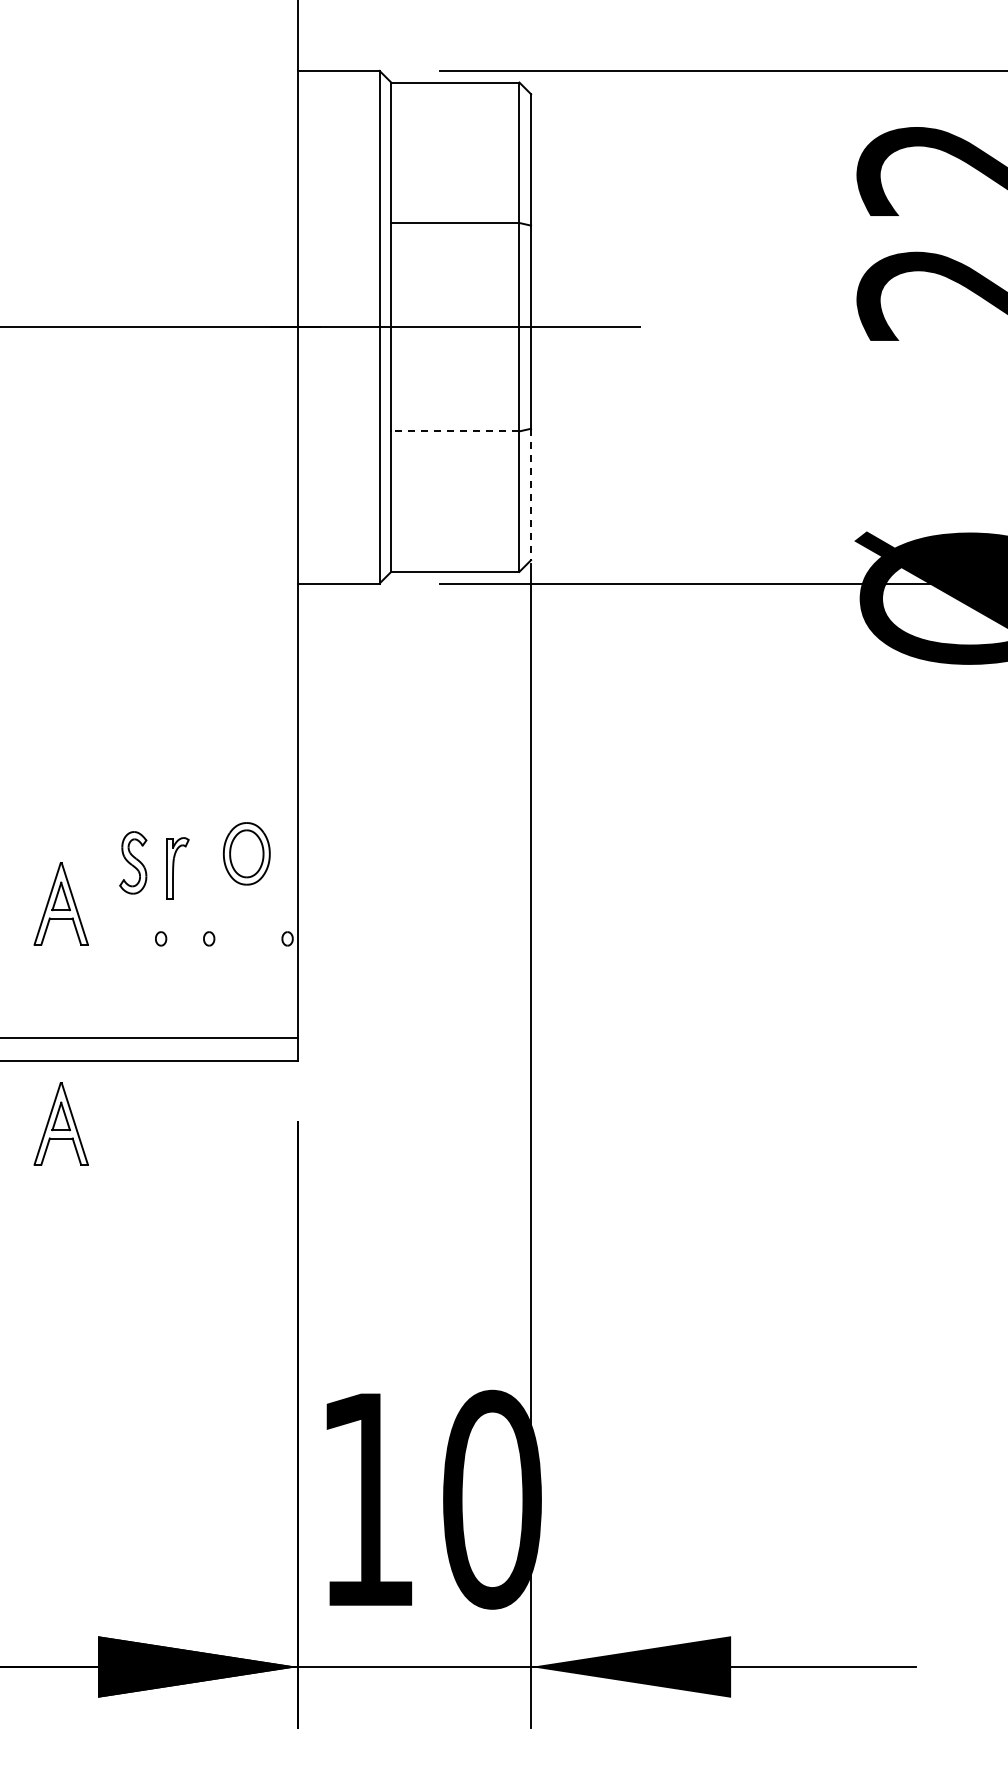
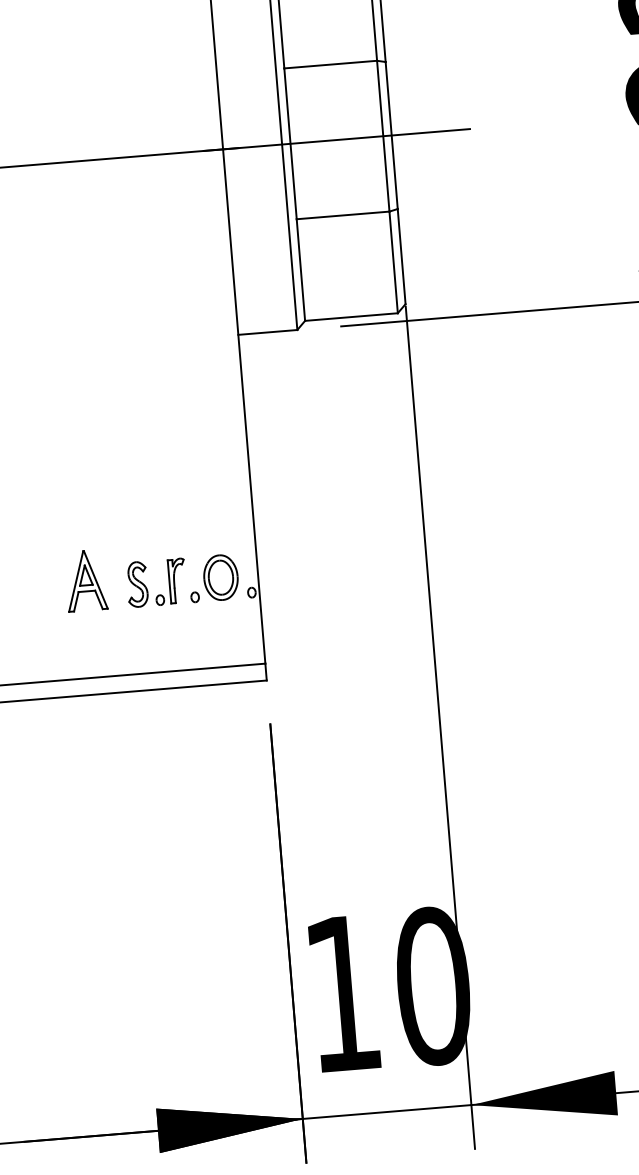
line: (454, 431) -> (342, 215), dashed -> solid
line: (531, 494) -> (401, 256), dashed -> solid
part: (246, 853) -> (220, 577), moved
part: (133, 862) -> (137, 584), moved
part: (177, 868) -> (177, 581), moved
part: (60, 1123) -> (98, 739), removed

